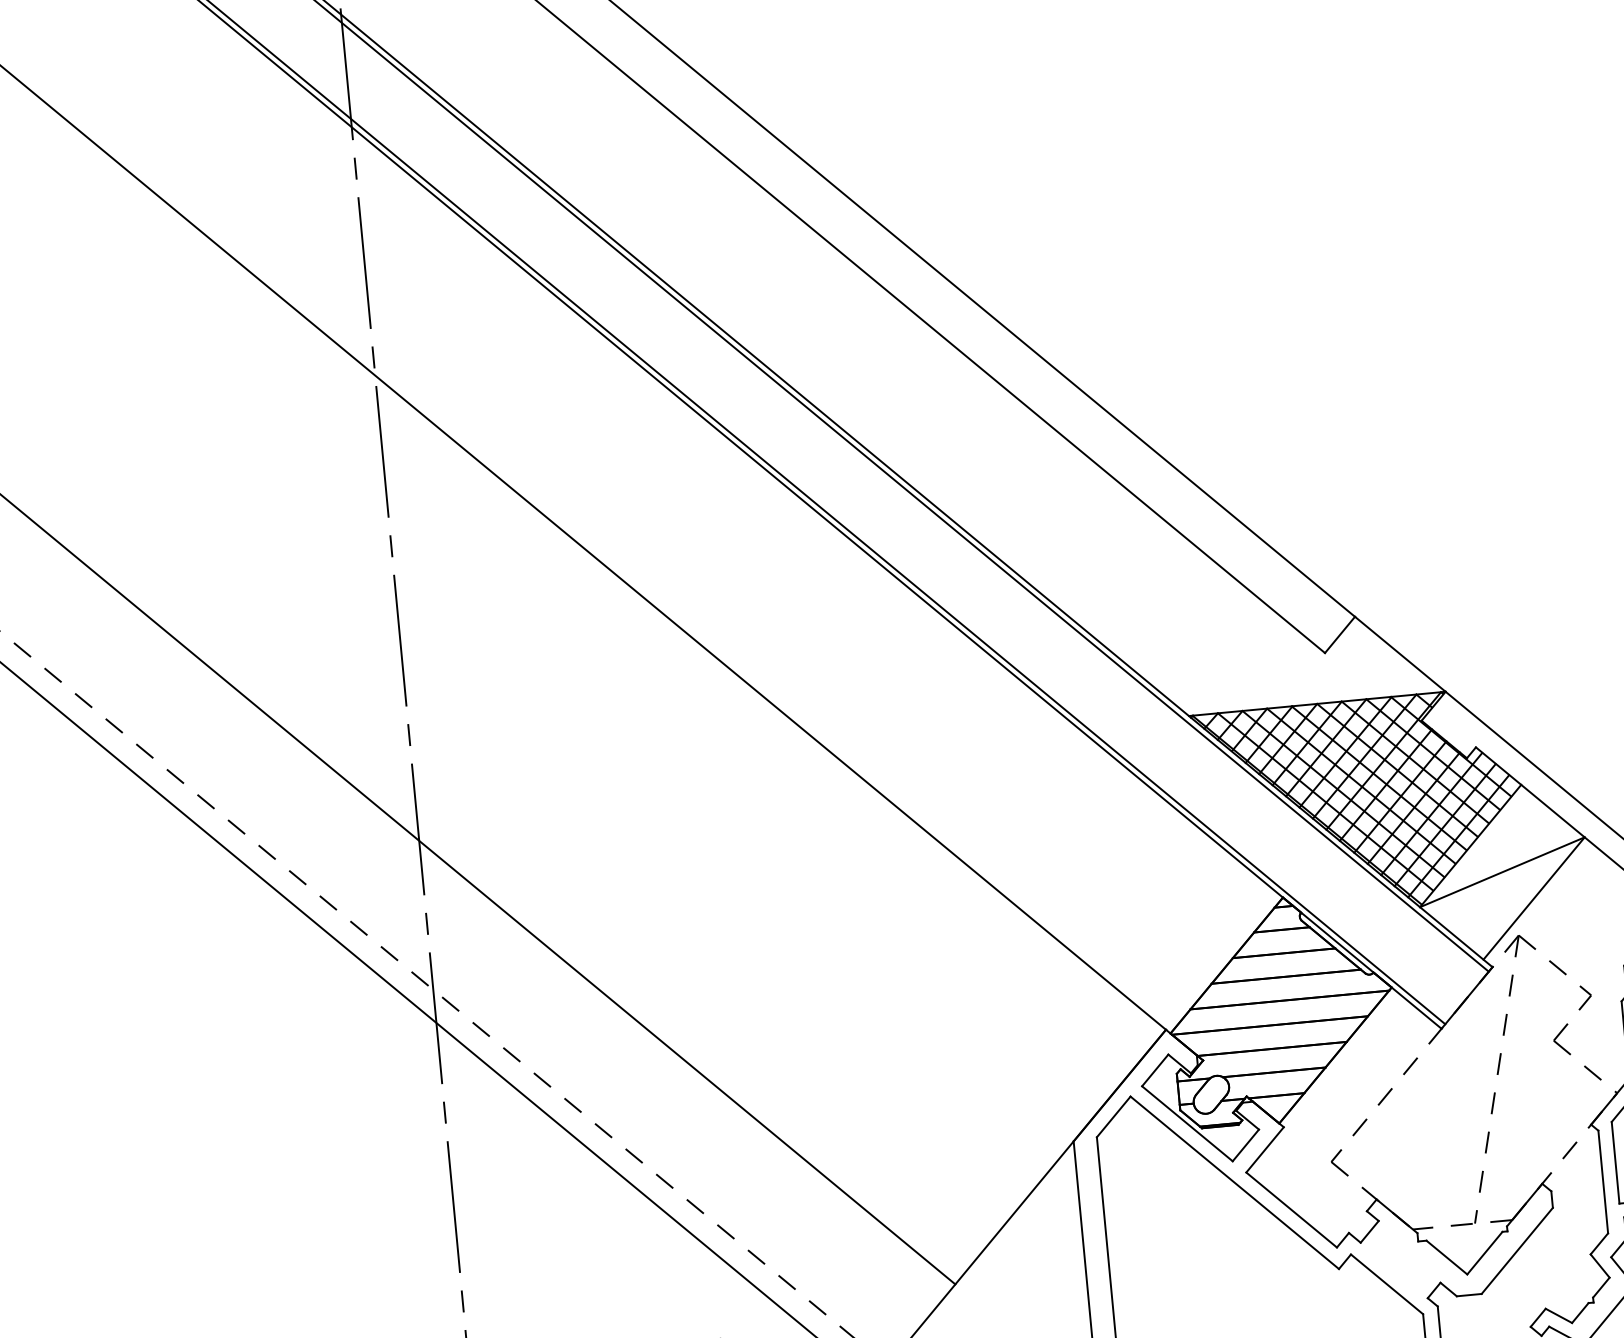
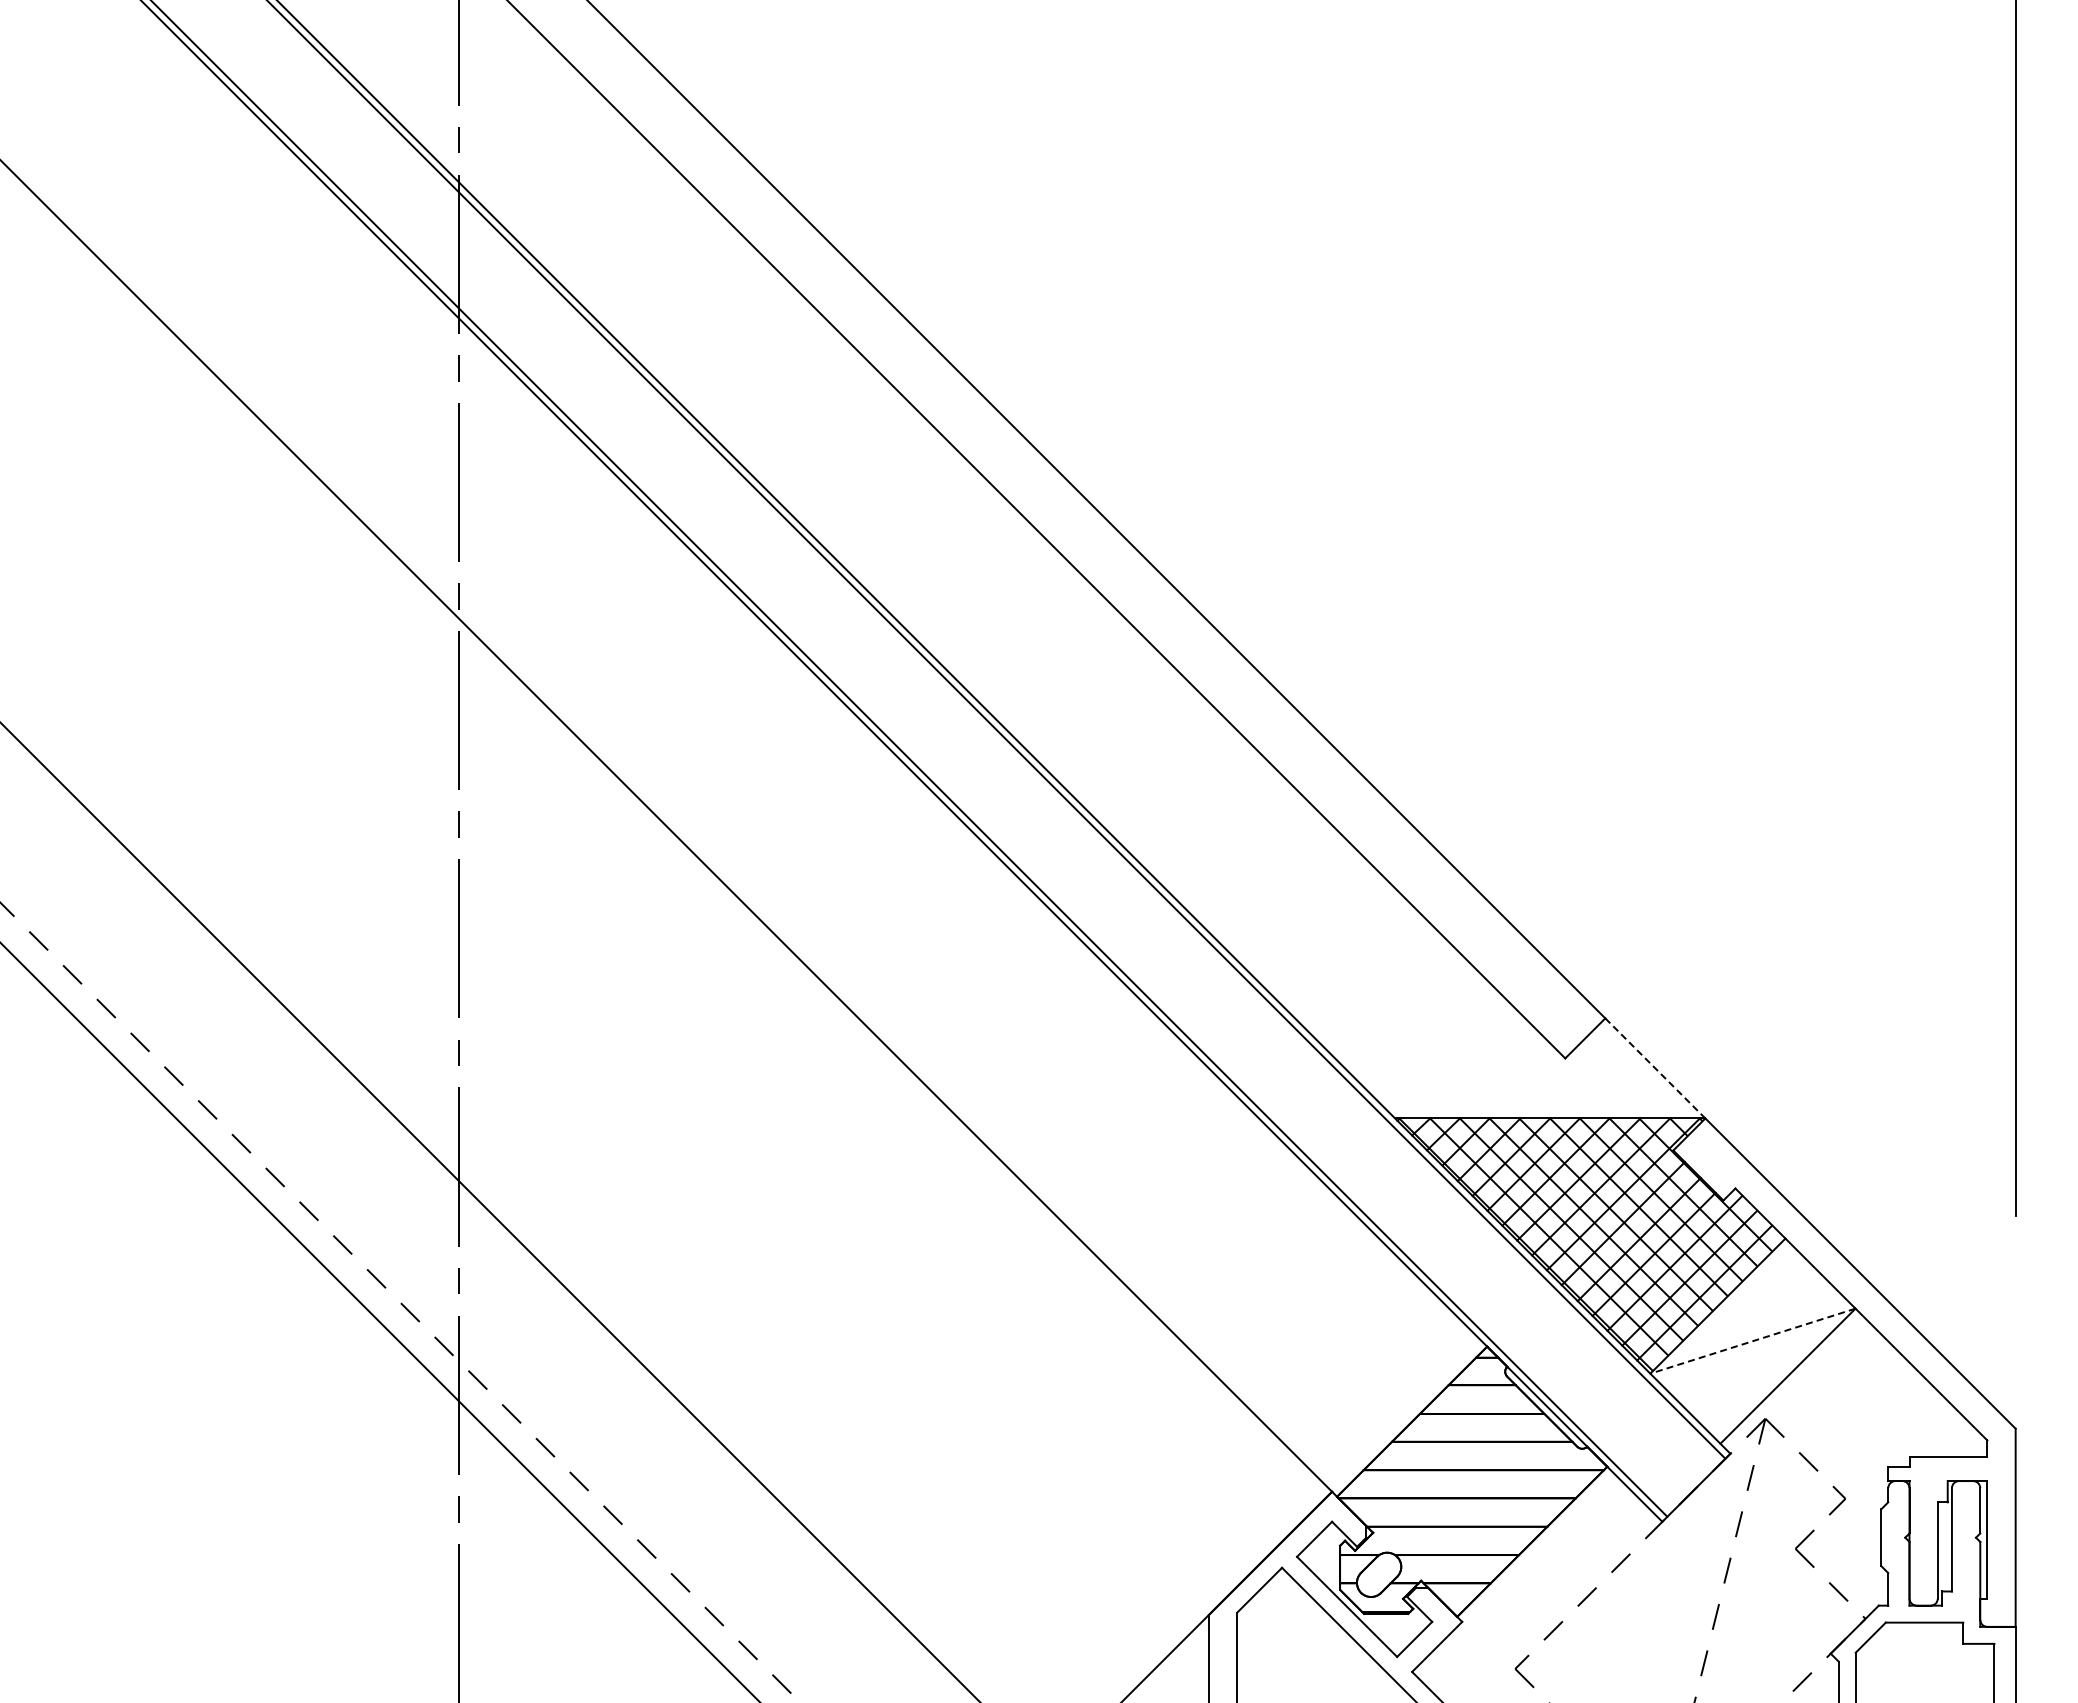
line: (1400, 654) -> (1655, 1068), solid -> dashed
line: (1502, 872) -> (1752, 1341), solid -> dashed

